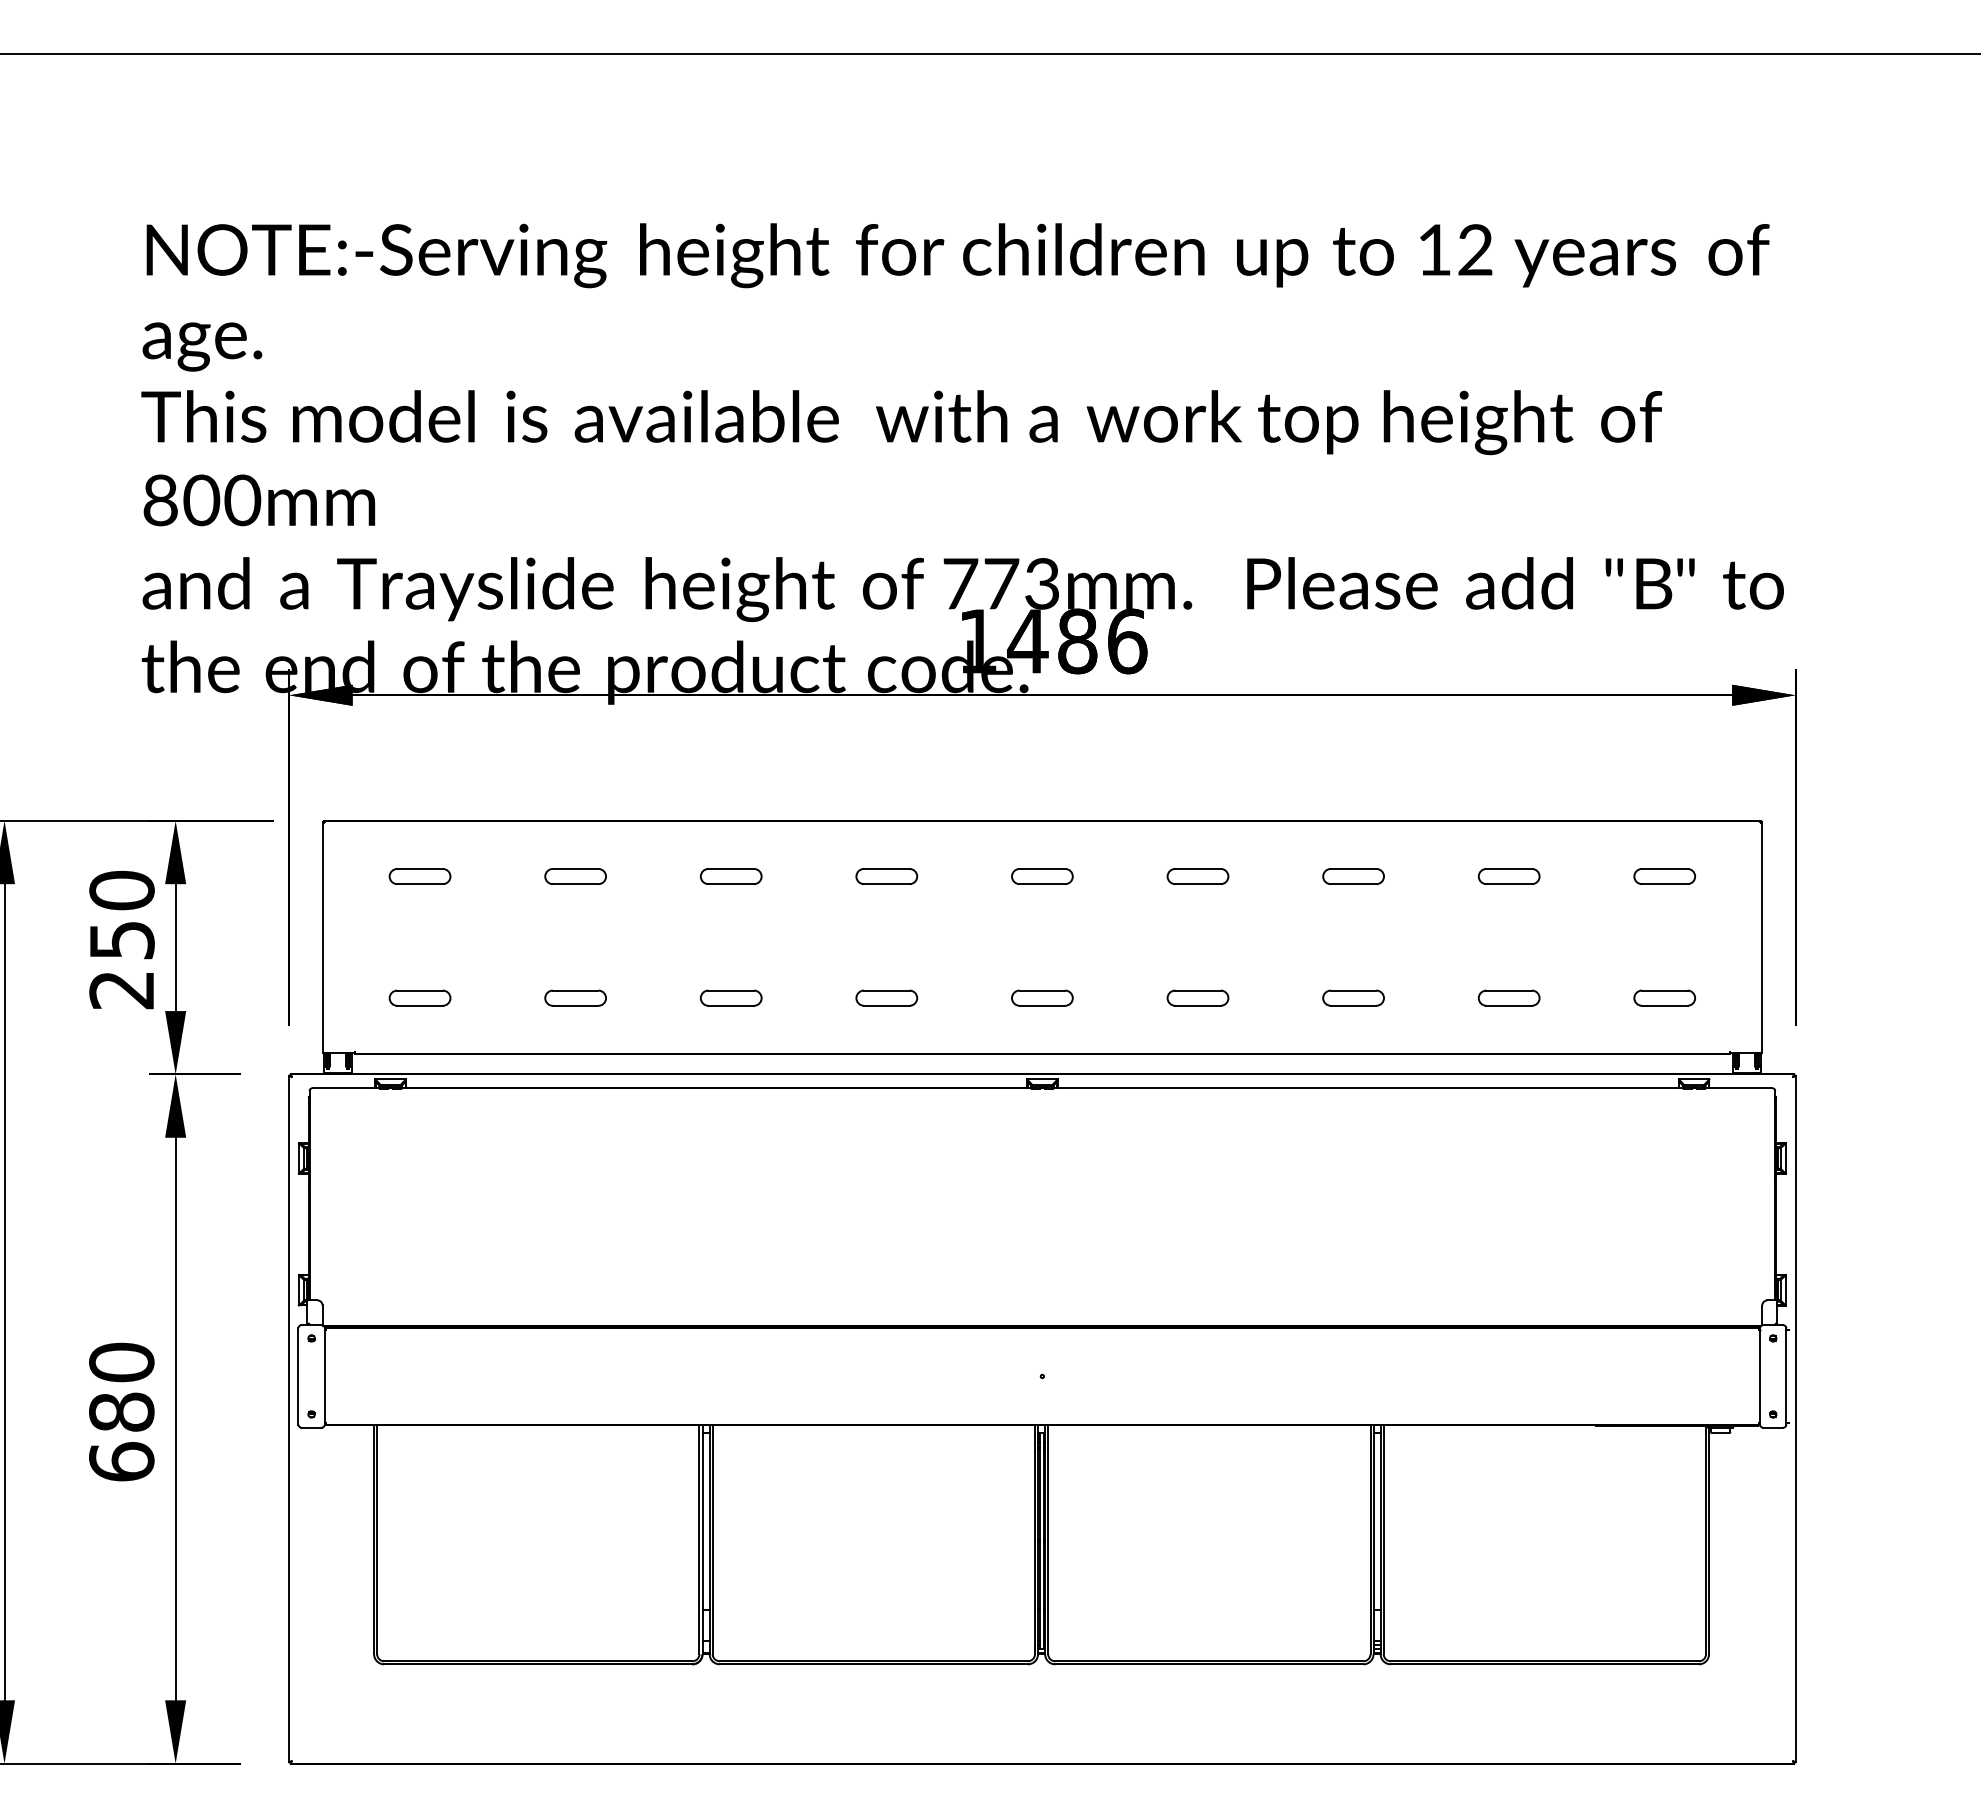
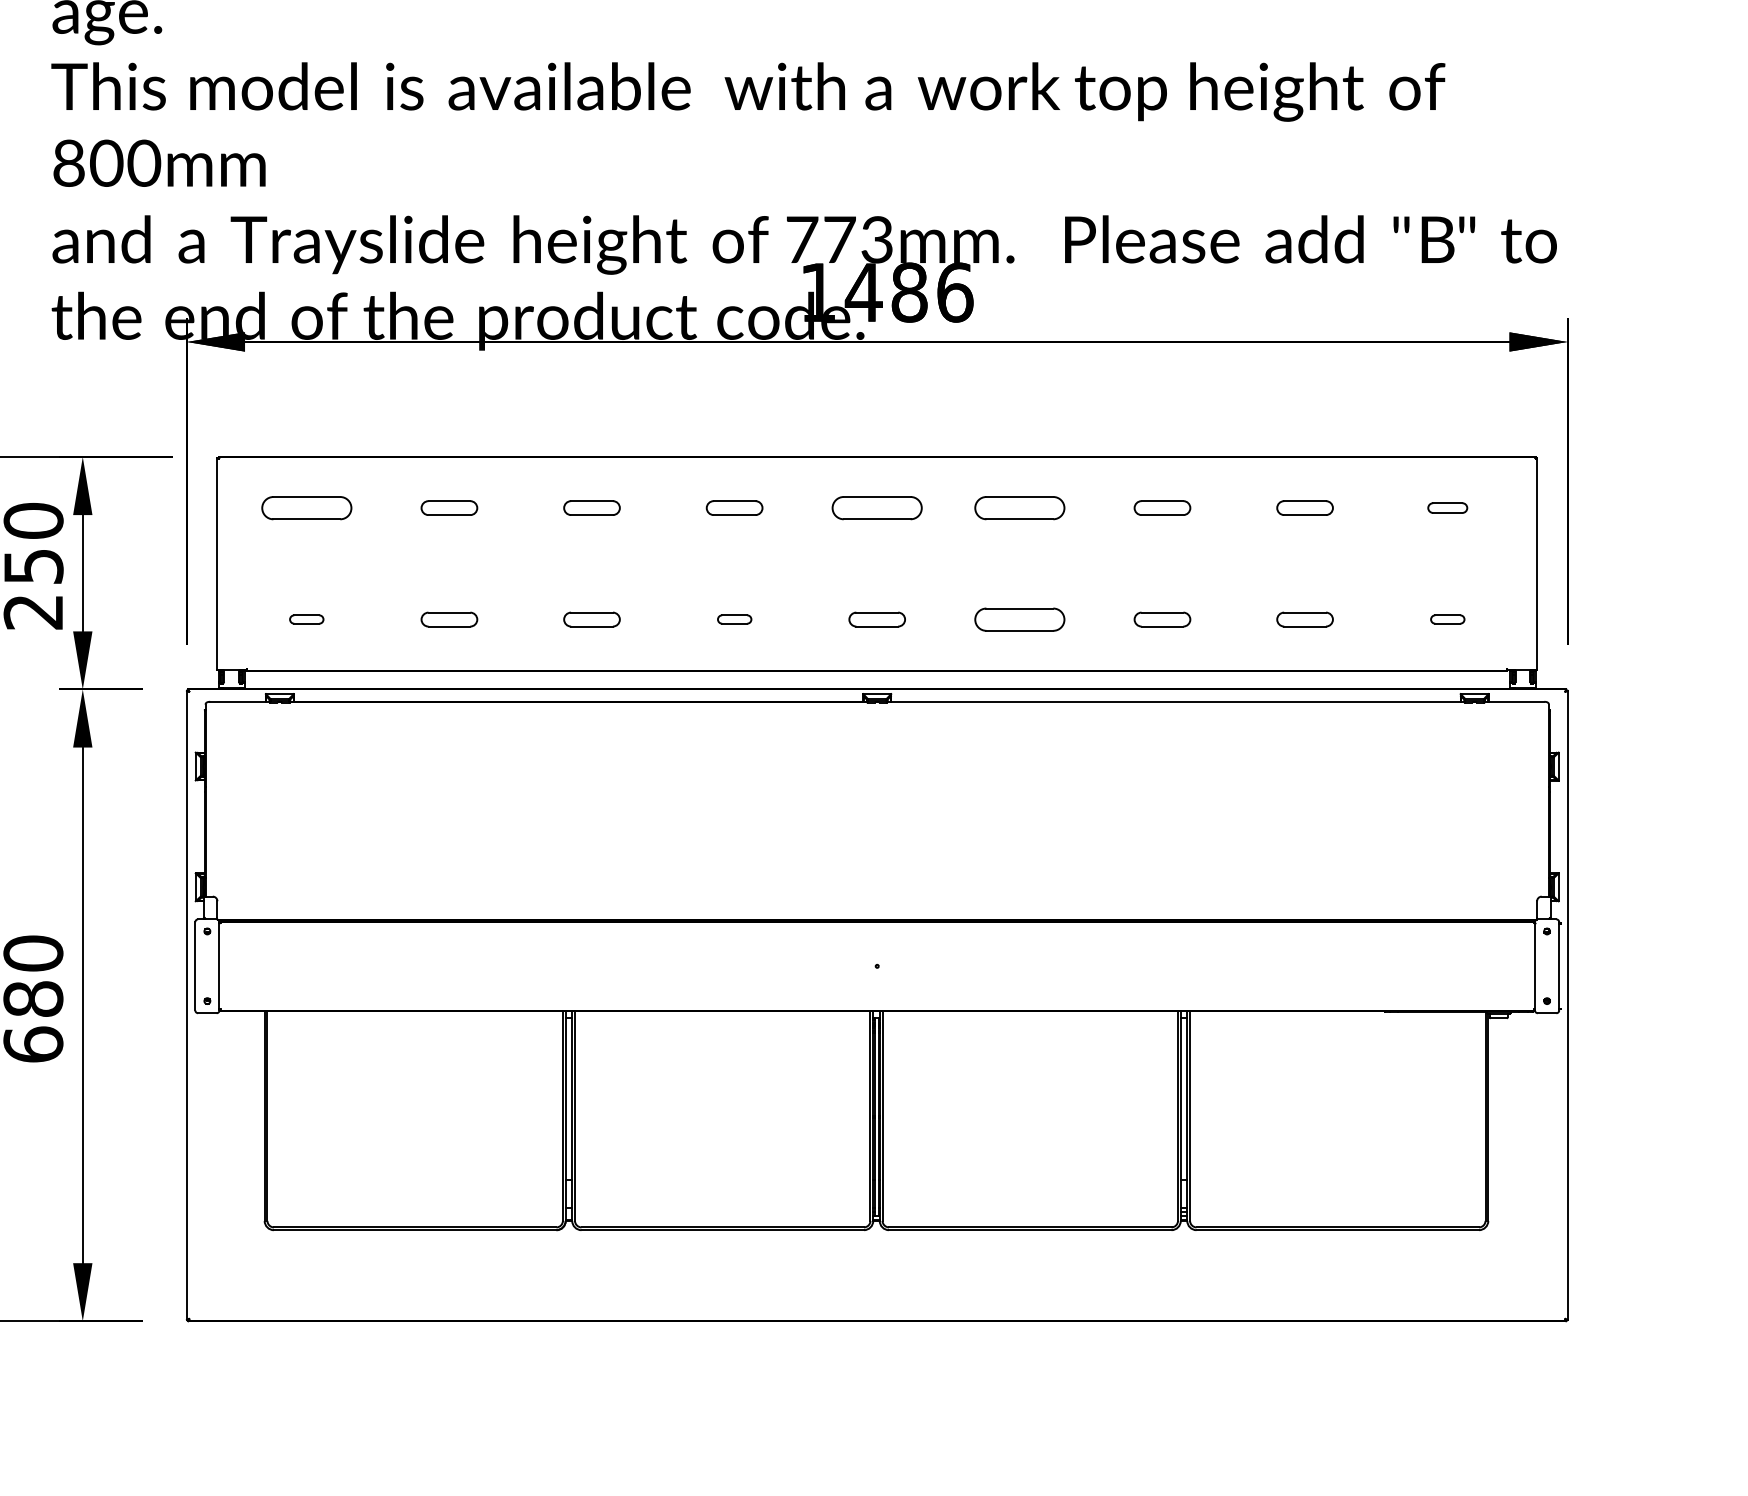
part: (419, 876) -> (306, 508), size x1.6
part: (1042, 876) -> (877, 508), size x1.6
part: (1197, 876) -> (1019, 508), size x1.6
part: (1664, 876) -> (1447, 508), size x0.7
part: (419, 997) -> (306, 618), size x0.6
part: (886, 997) -> (734, 618), size x0.6
part: (1197, 997) -> (1019, 618), size x1.6
part: (1664, 997) -> (1447, 618), size x0.6

